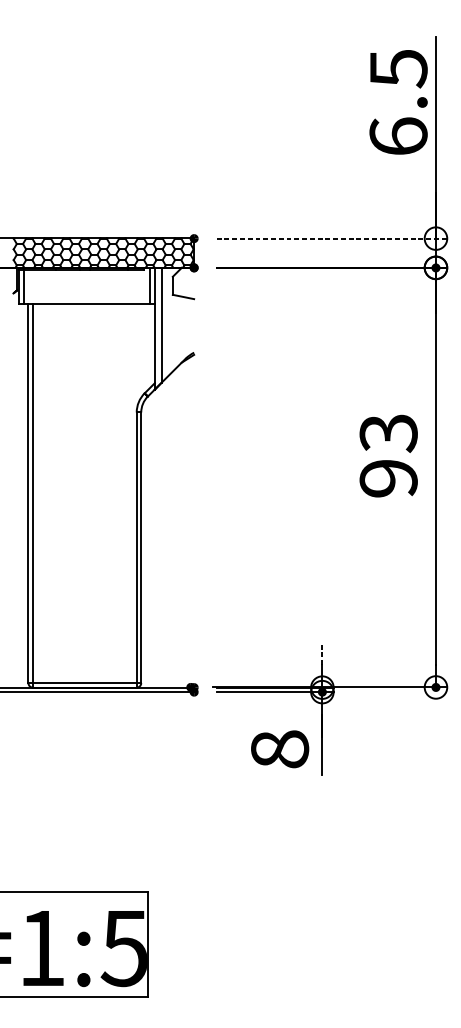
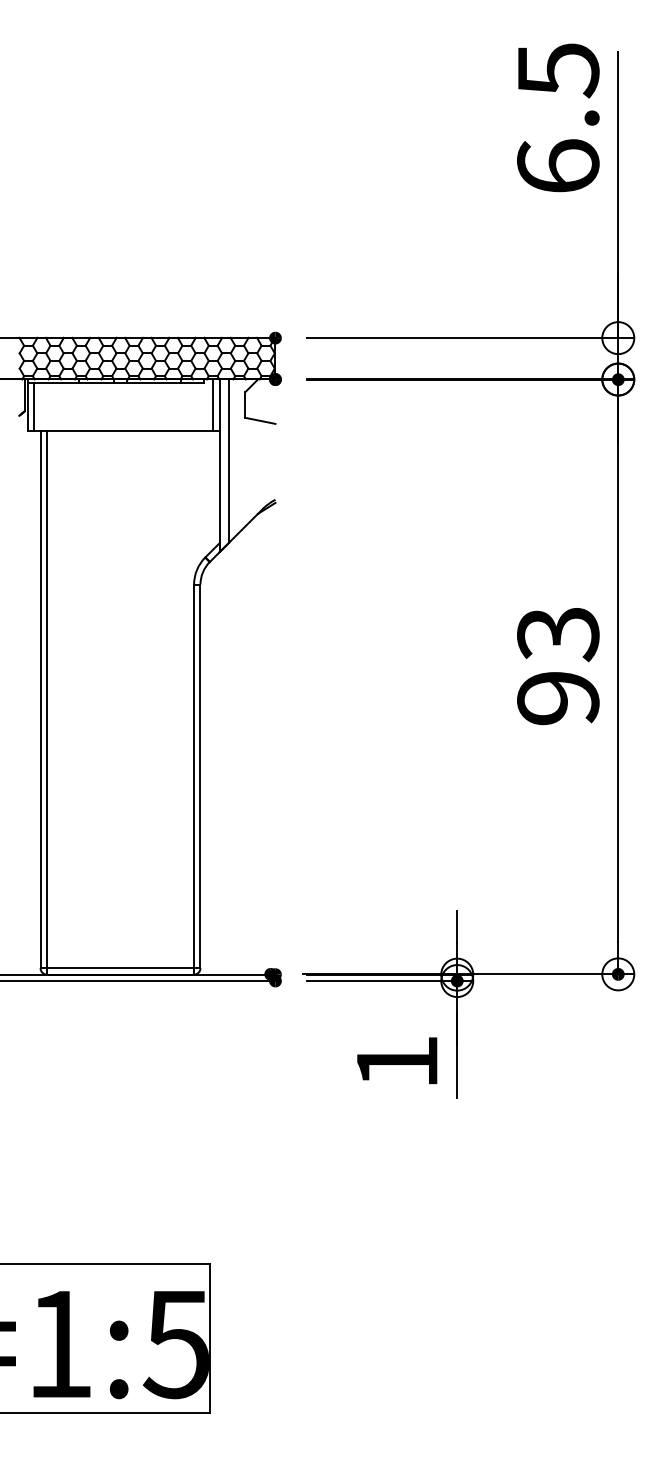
text: (398, 102) -> (558, 117), moved
line: (332, 238) -> (471, 338), dashed -> solid
text: (388, 456) -> (558, 666), moved
line: (322, 653) -> (457, 926), dashed -> solid
text: (280, 748) -> (397, 1061), 8 -> 1

